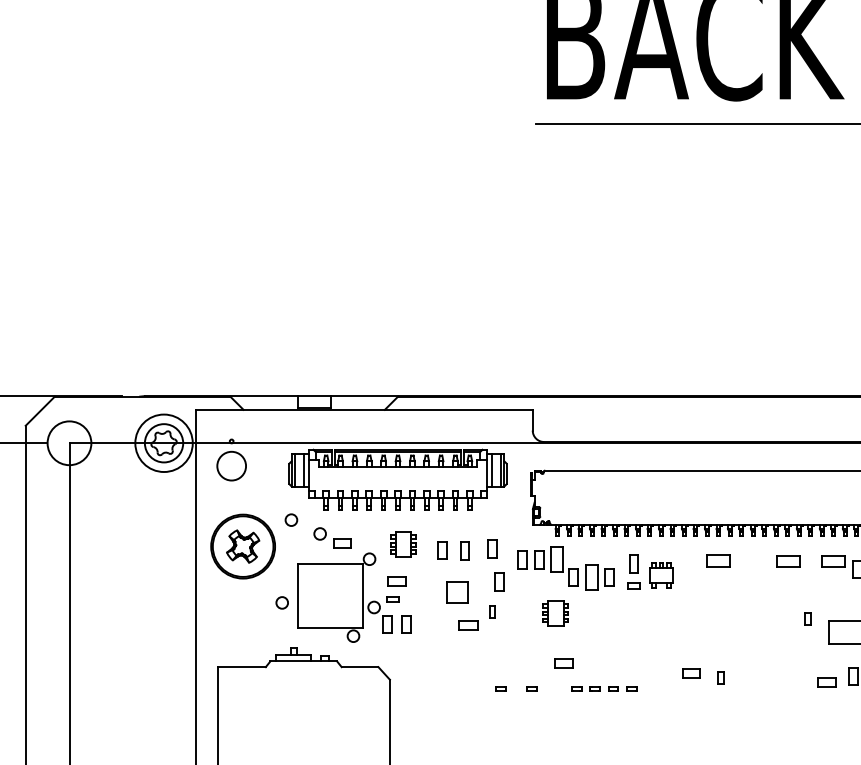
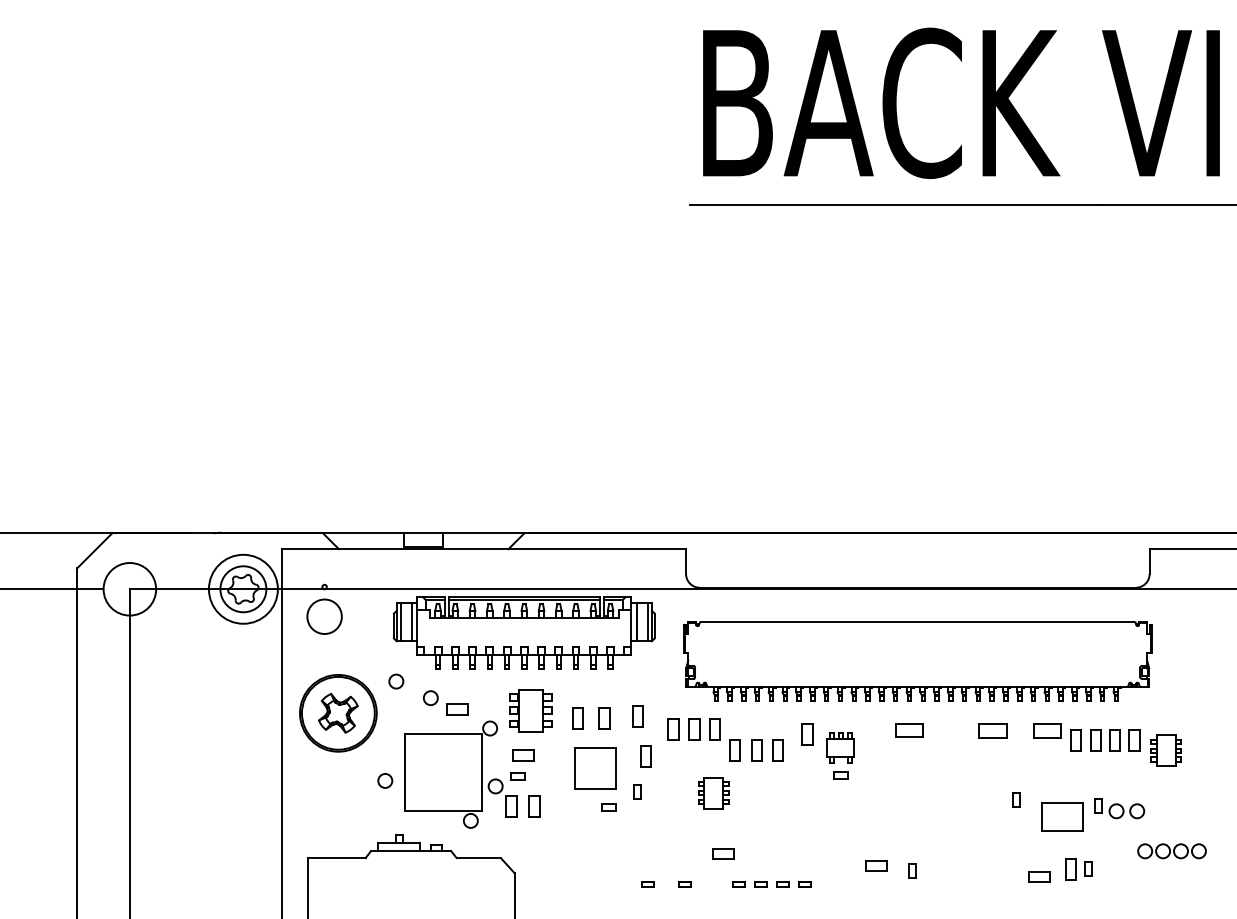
part: (403, 544) -> (530, 710), size x1.43
part: (556, 560) -> (714, 729), size x0.71
part: (591, 577) -> (756, 750), size x0.71
part: (633, 585) -> (840, 775), moved
part: (457, 592) -> (595, 768), size x1.67
part: (468, 625) -> (608, 807), size x0.62

